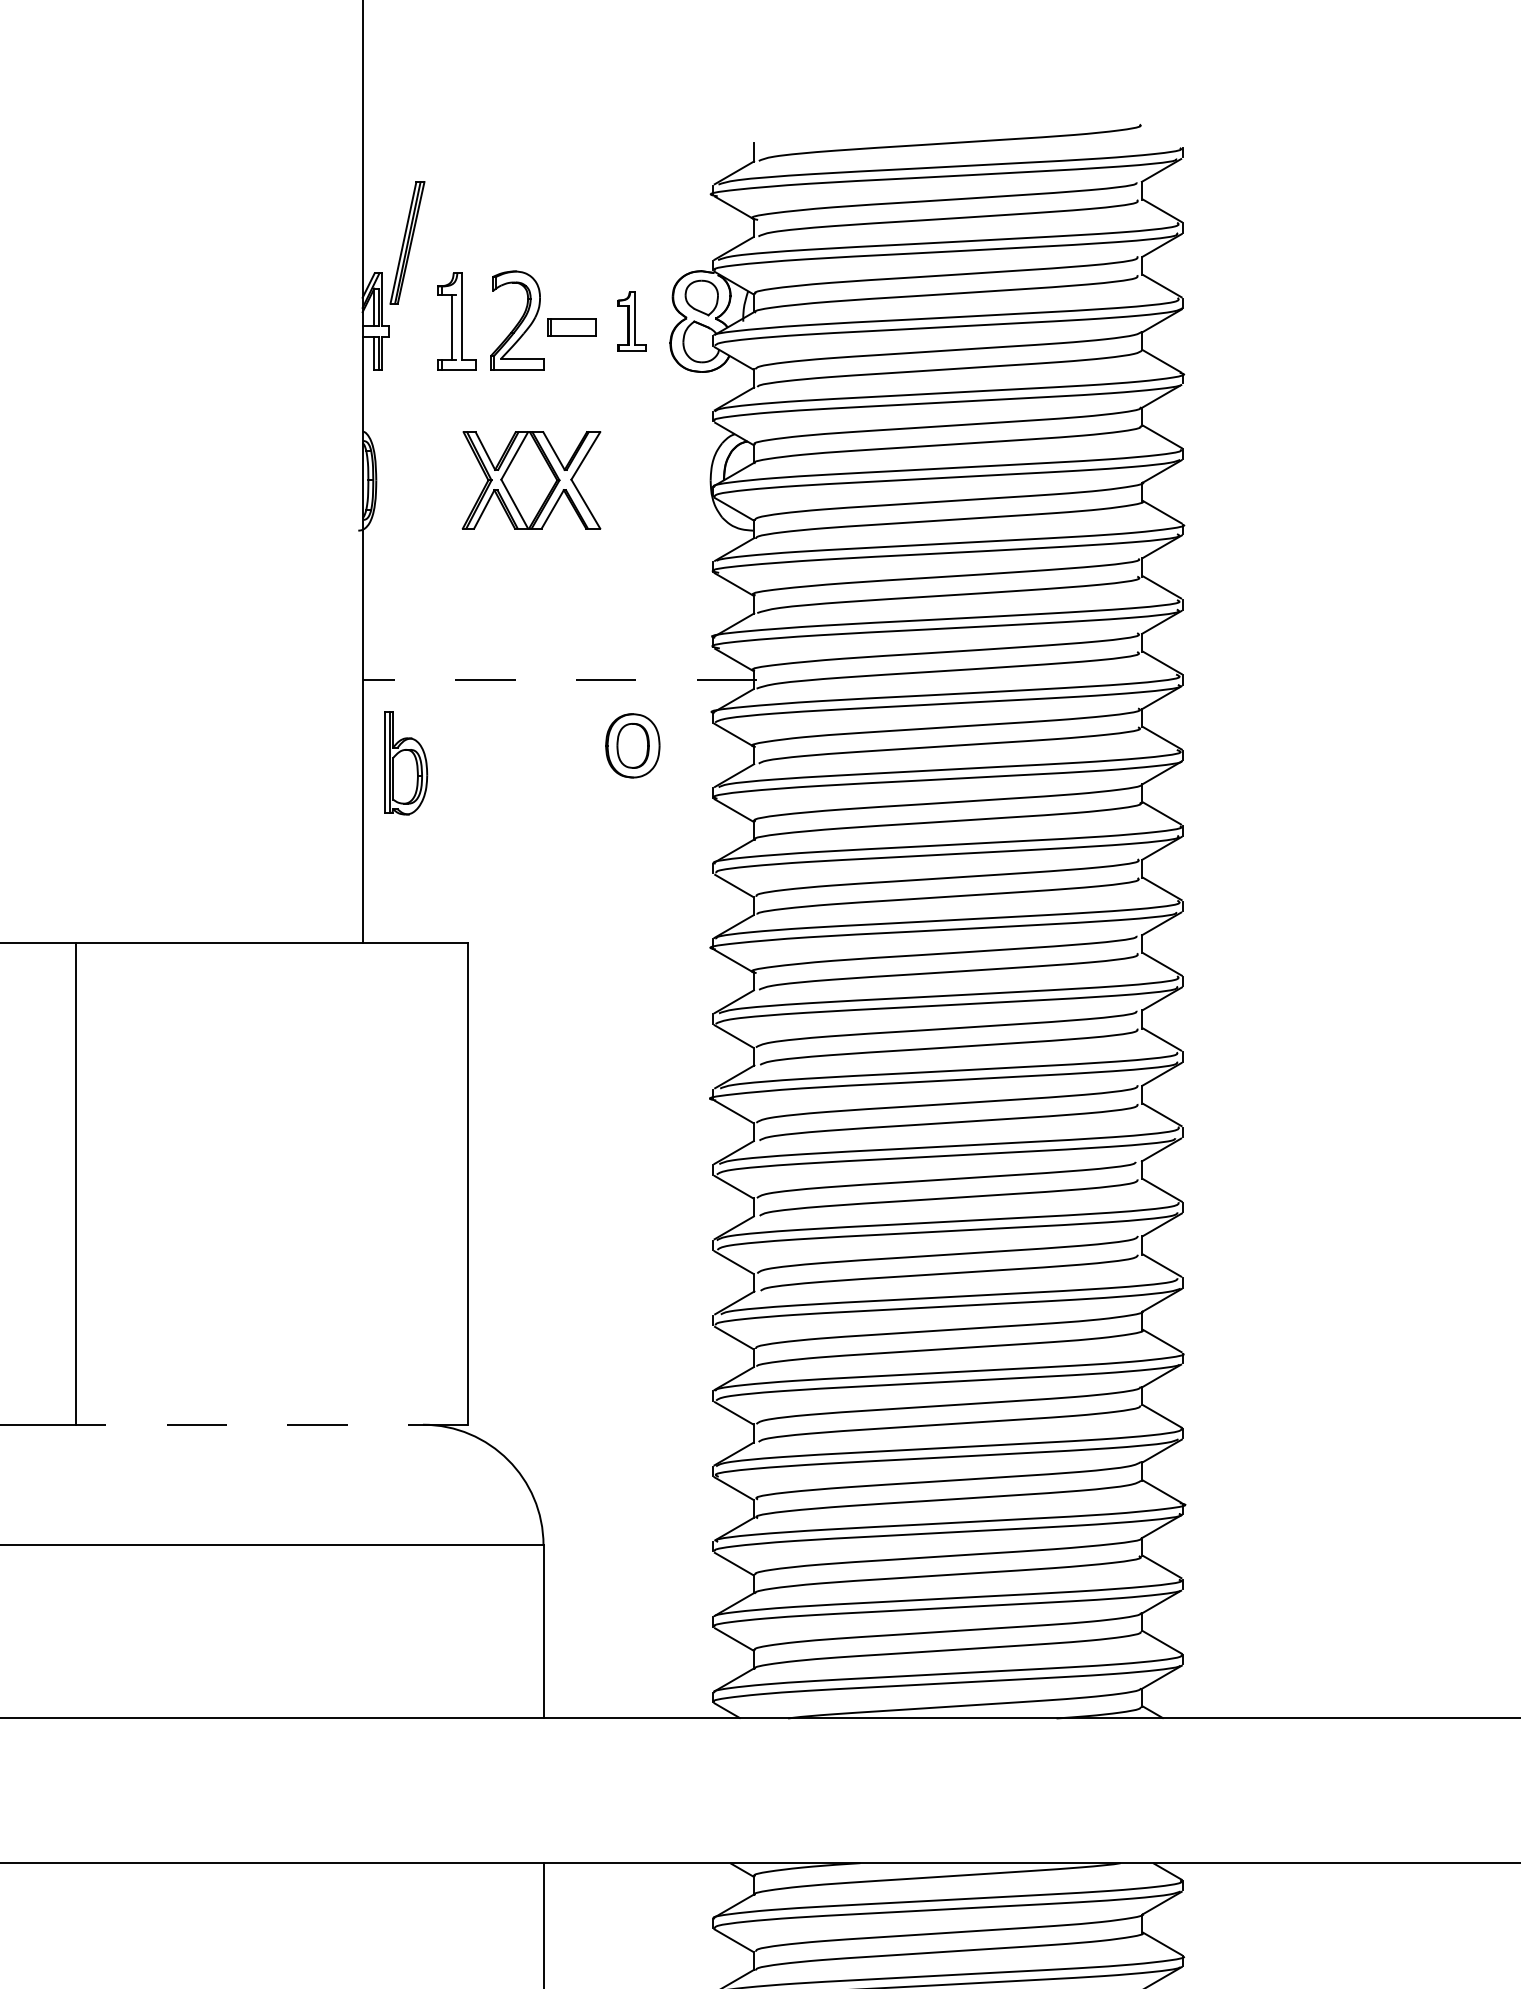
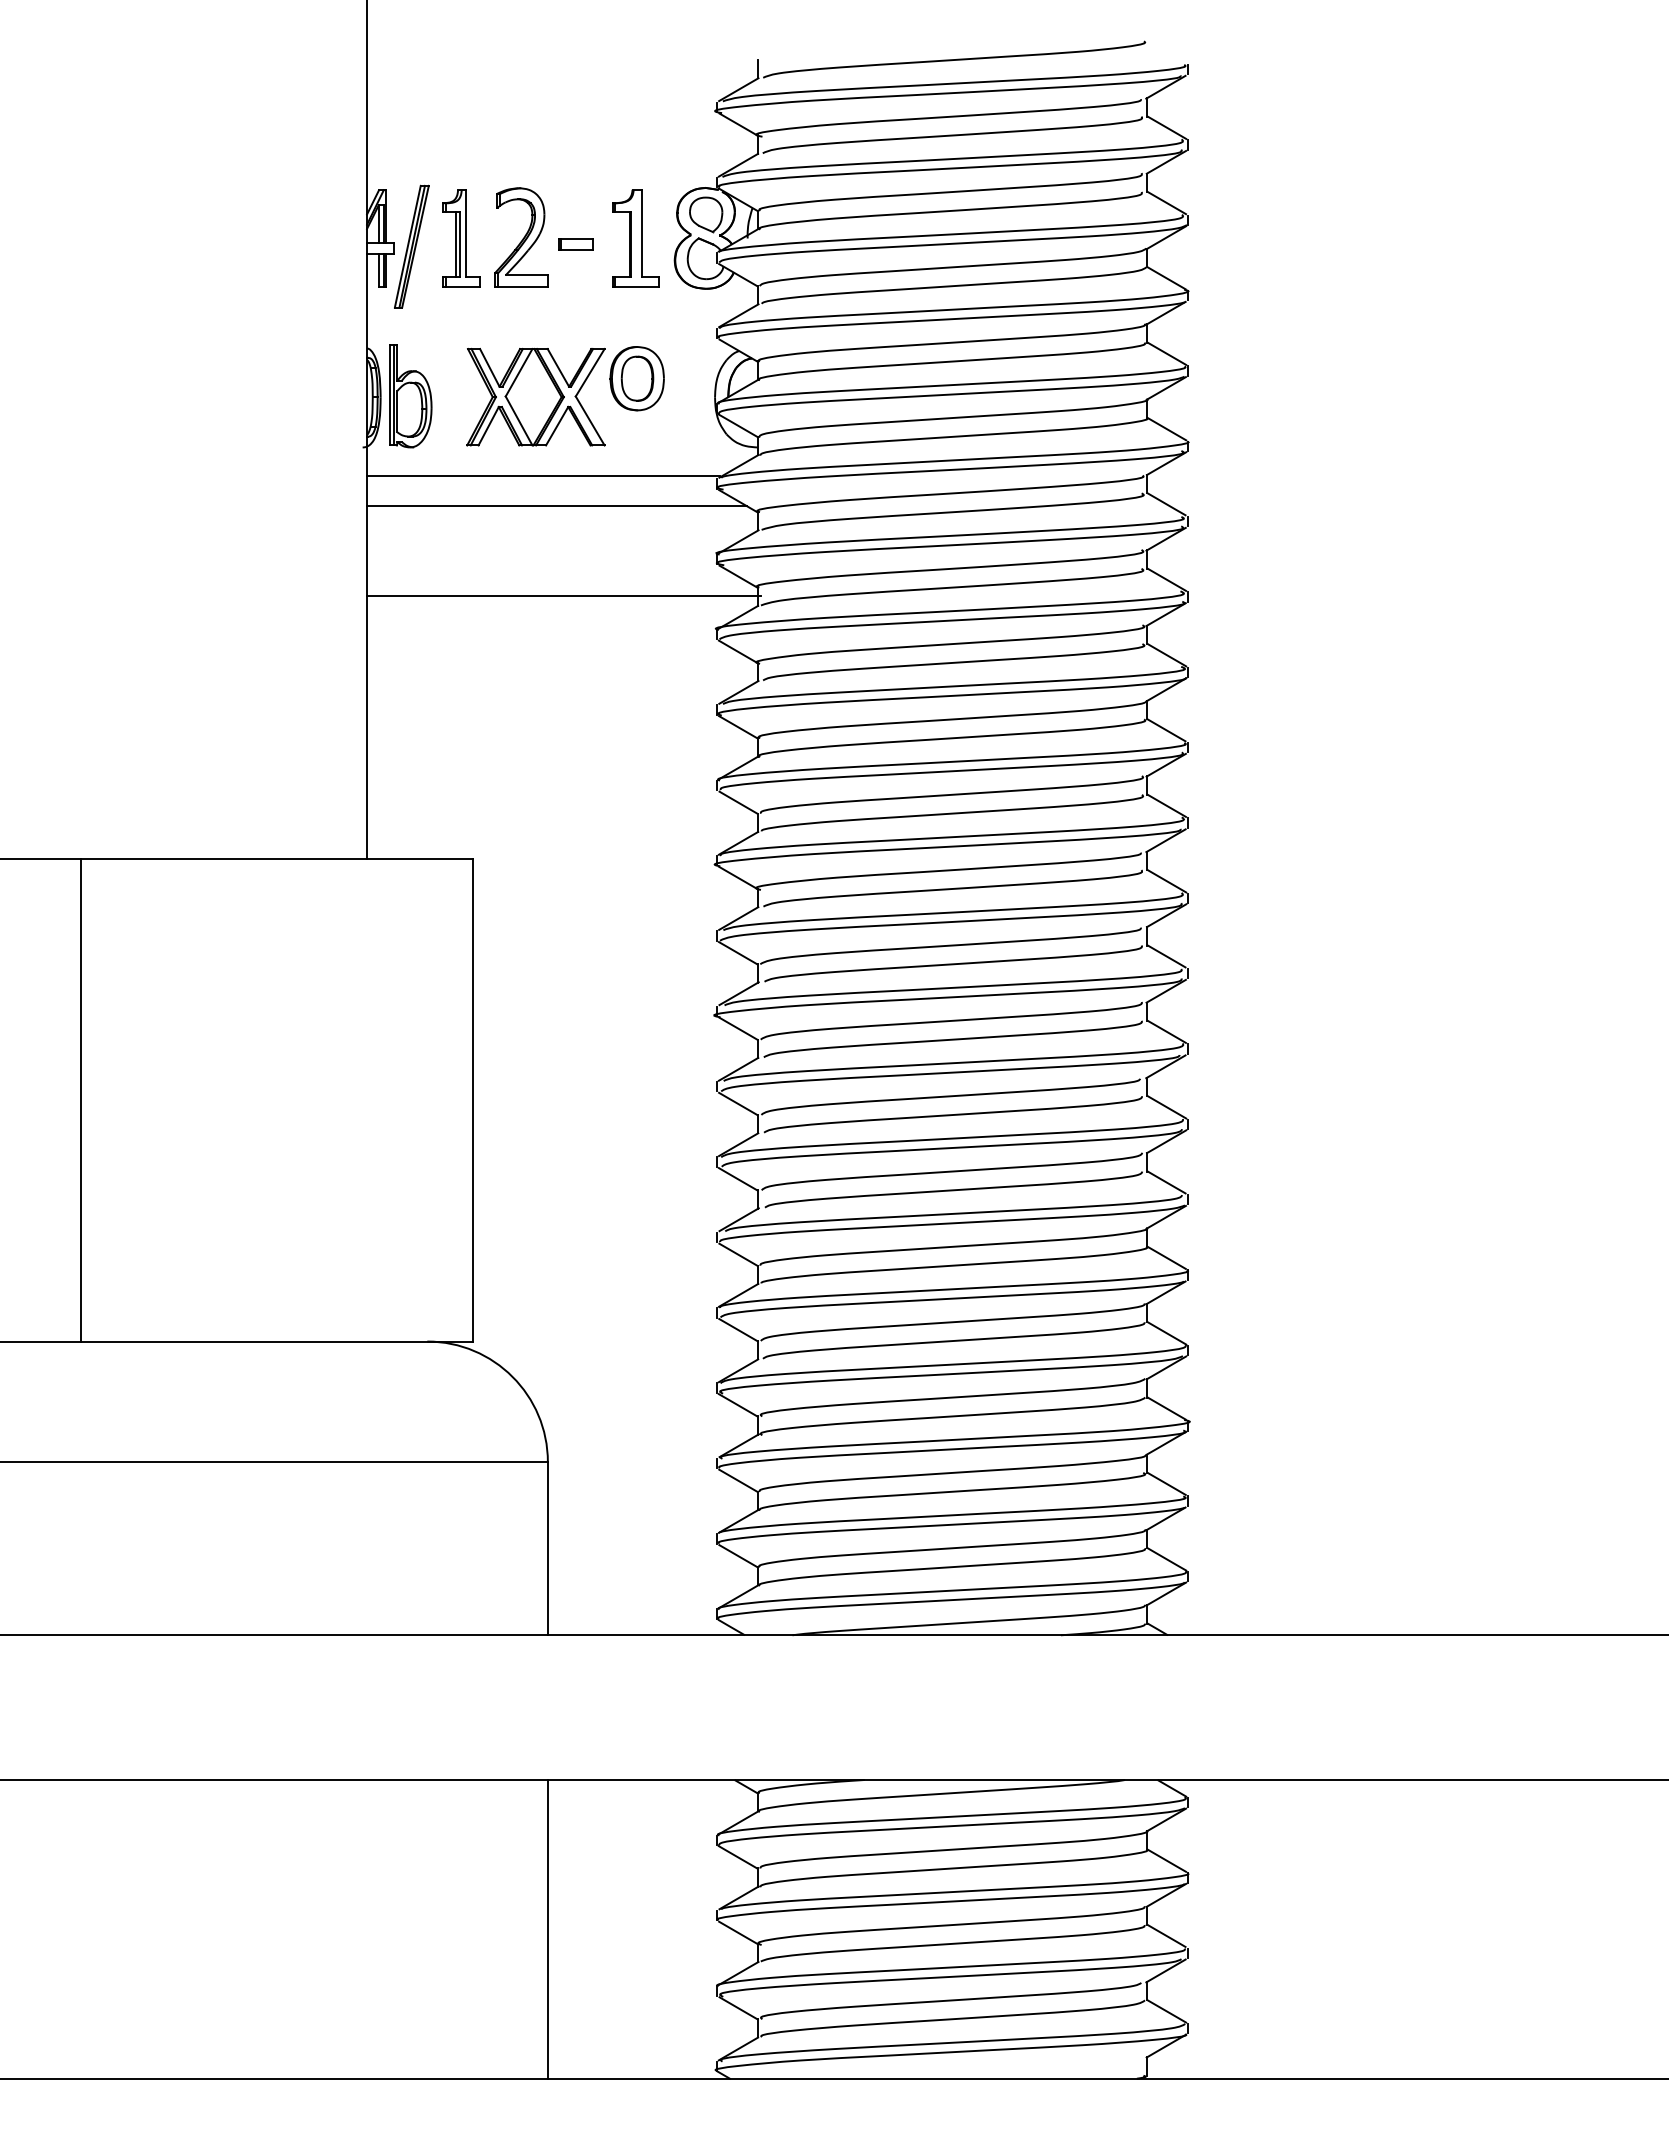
part: (407, 242) -> (411, 246), moved
part: (631, 321) -> (635, 238), size x1.67
line: (455, 327) -> (459, 244), added
part: (571, 327) -> (575, 244), size x0.71
line: (539, 558) -> (543, 475), added
line: (552, 588) -> (556, 505), added
line: (559, 679) -> (563, 596), dashed -> solid
part: (632, 745) -> (636, 378), moved
part: (406, 763) -> (410, 396), moved
line: (272, 1424) -> (276, 1341), dashed -> solid

